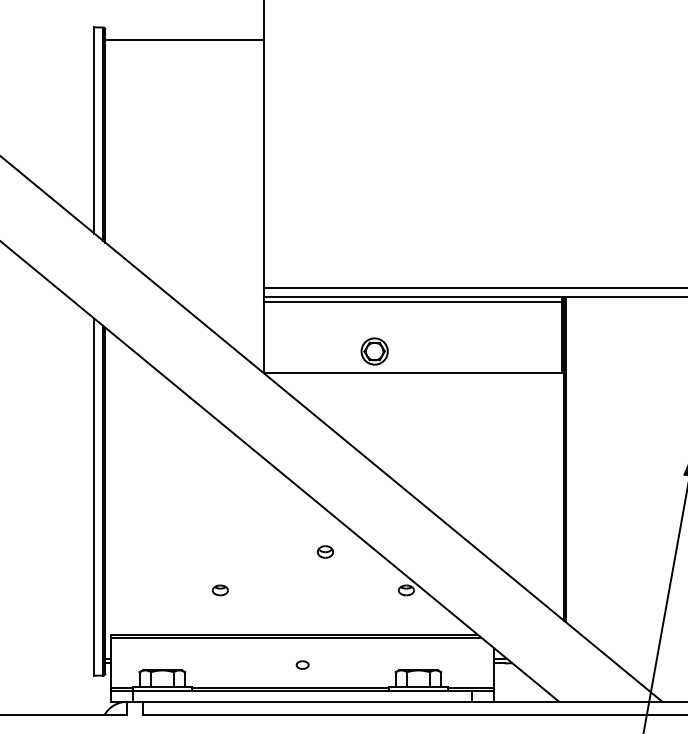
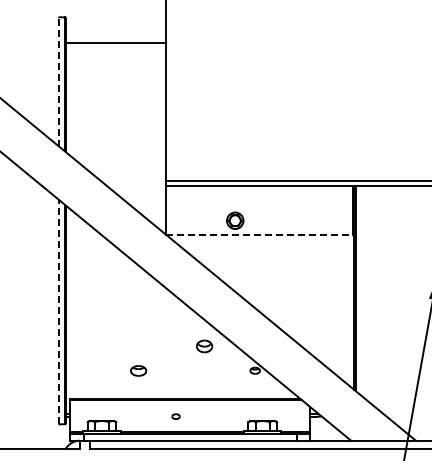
line: (183, 38) -> (115, 42), moved
line: (94, 131) -> (59, 82), solid -> dashed
line: (411, 301) -> (258, 189), removed
line: (413, 373) -> (259, 234), solid -> dashed
line: (94, 496) -> (59, 311), solid -> dashed
part: (324, 551) -> (203, 346), size x1.6
part: (218, 589) -> (137, 370), size x1.6
part: (301, 664) -> (175, 416), moved

